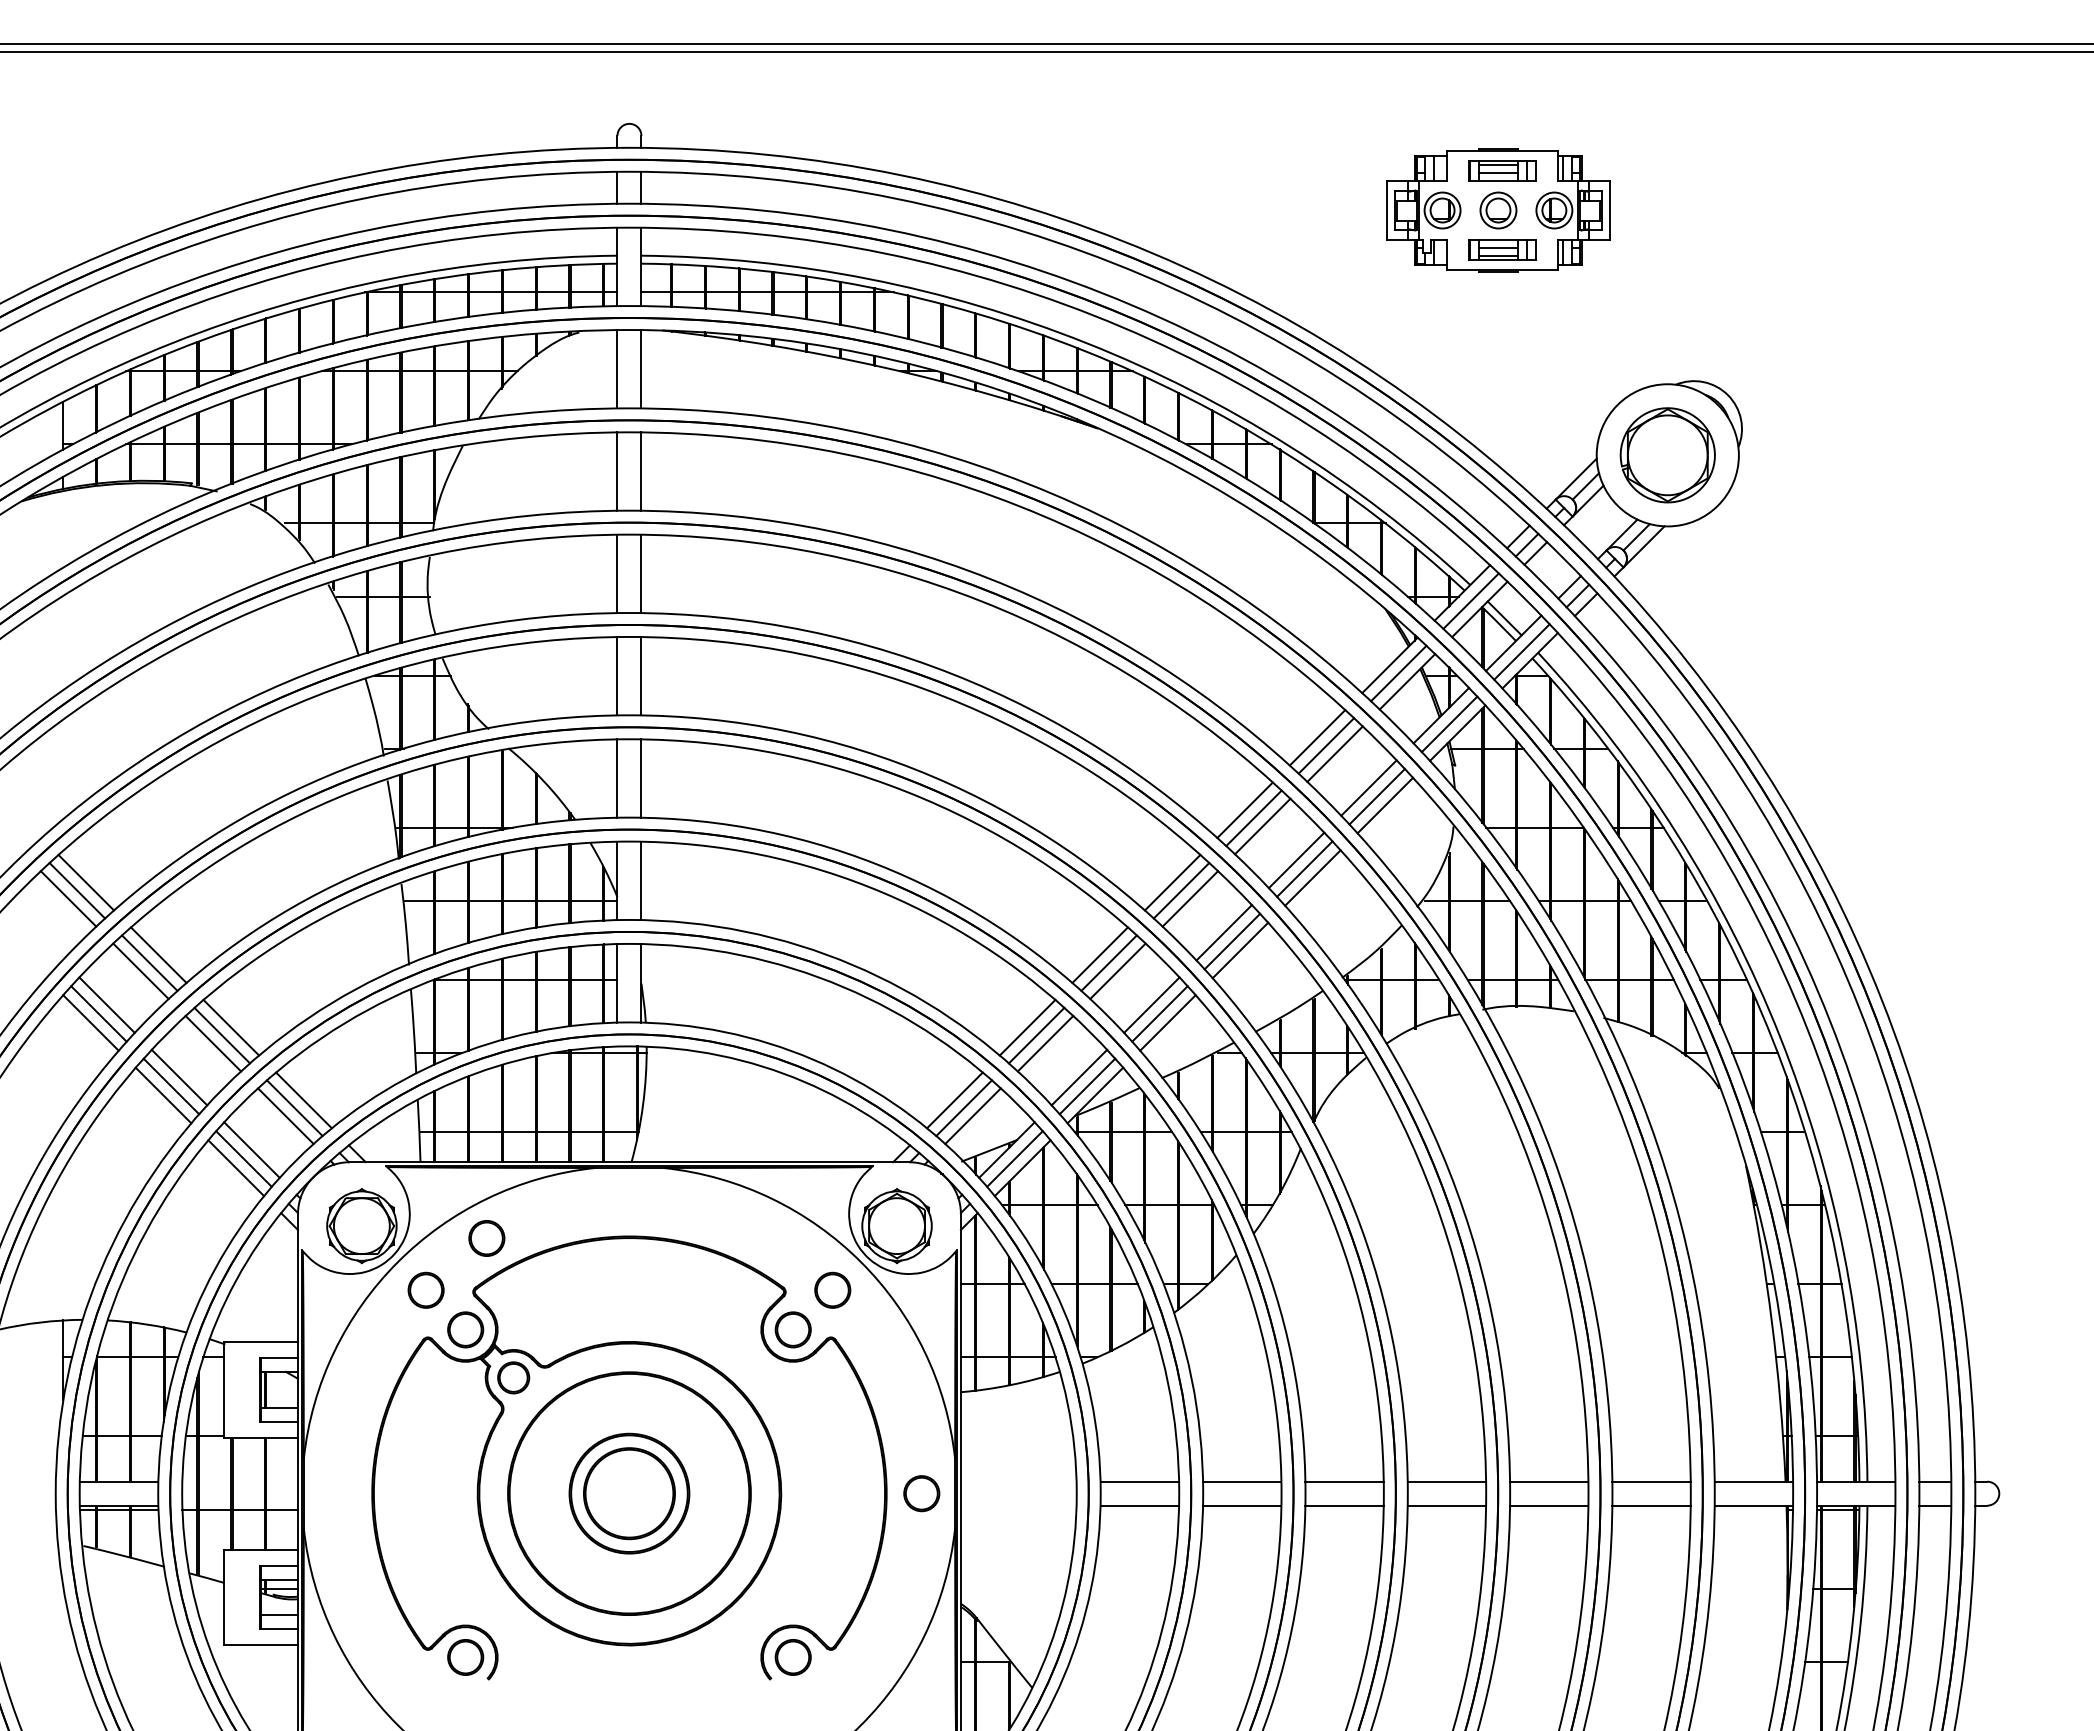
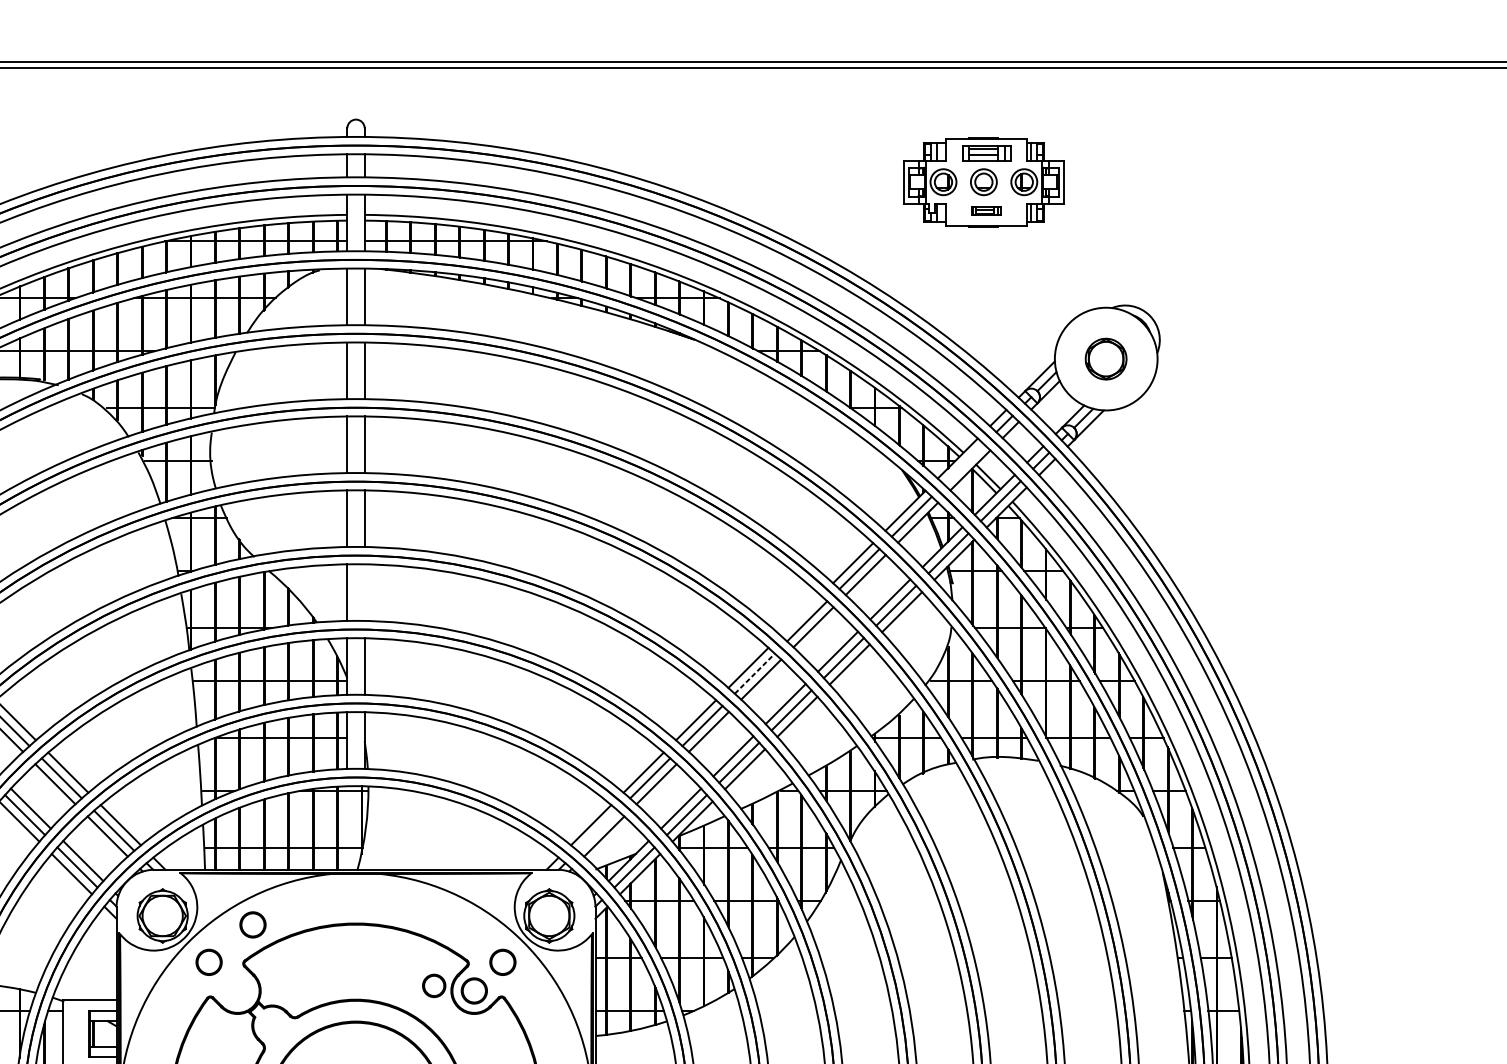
part: (1502, 249) -> (986, 210), size x0.6
part: (1667, 455) -> (1106, 359), size x0.6
line: (1470, 600) -> (963, 463), removed
line: (641, 778) -> (364, 592), removed
line: (1244, 809) -> (800, 614), removed
line: (1181, 890) -> (754, 673), solid -> dashed
line: (963, 1108) -> (597, 831), removed
part: (465, 1329) -> (237, 990), removed
part: (513, 1377) -> (434, 985), moved

